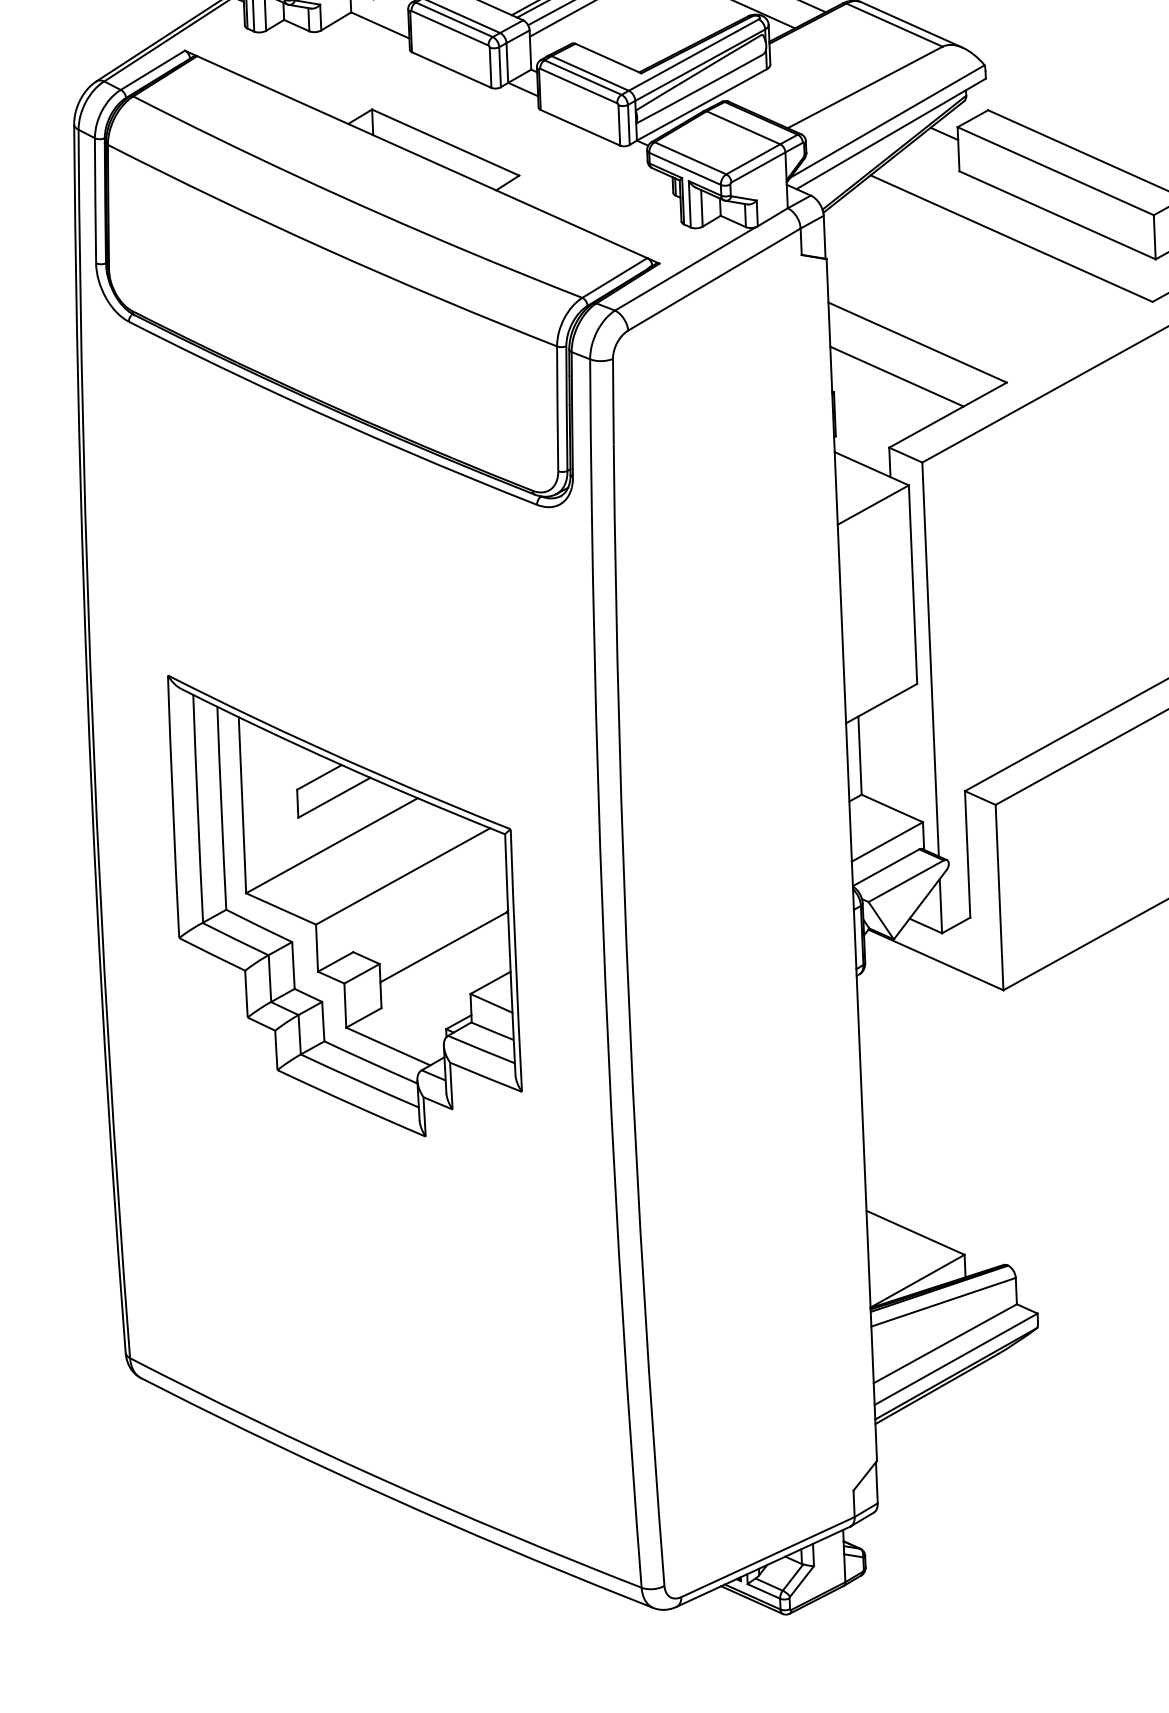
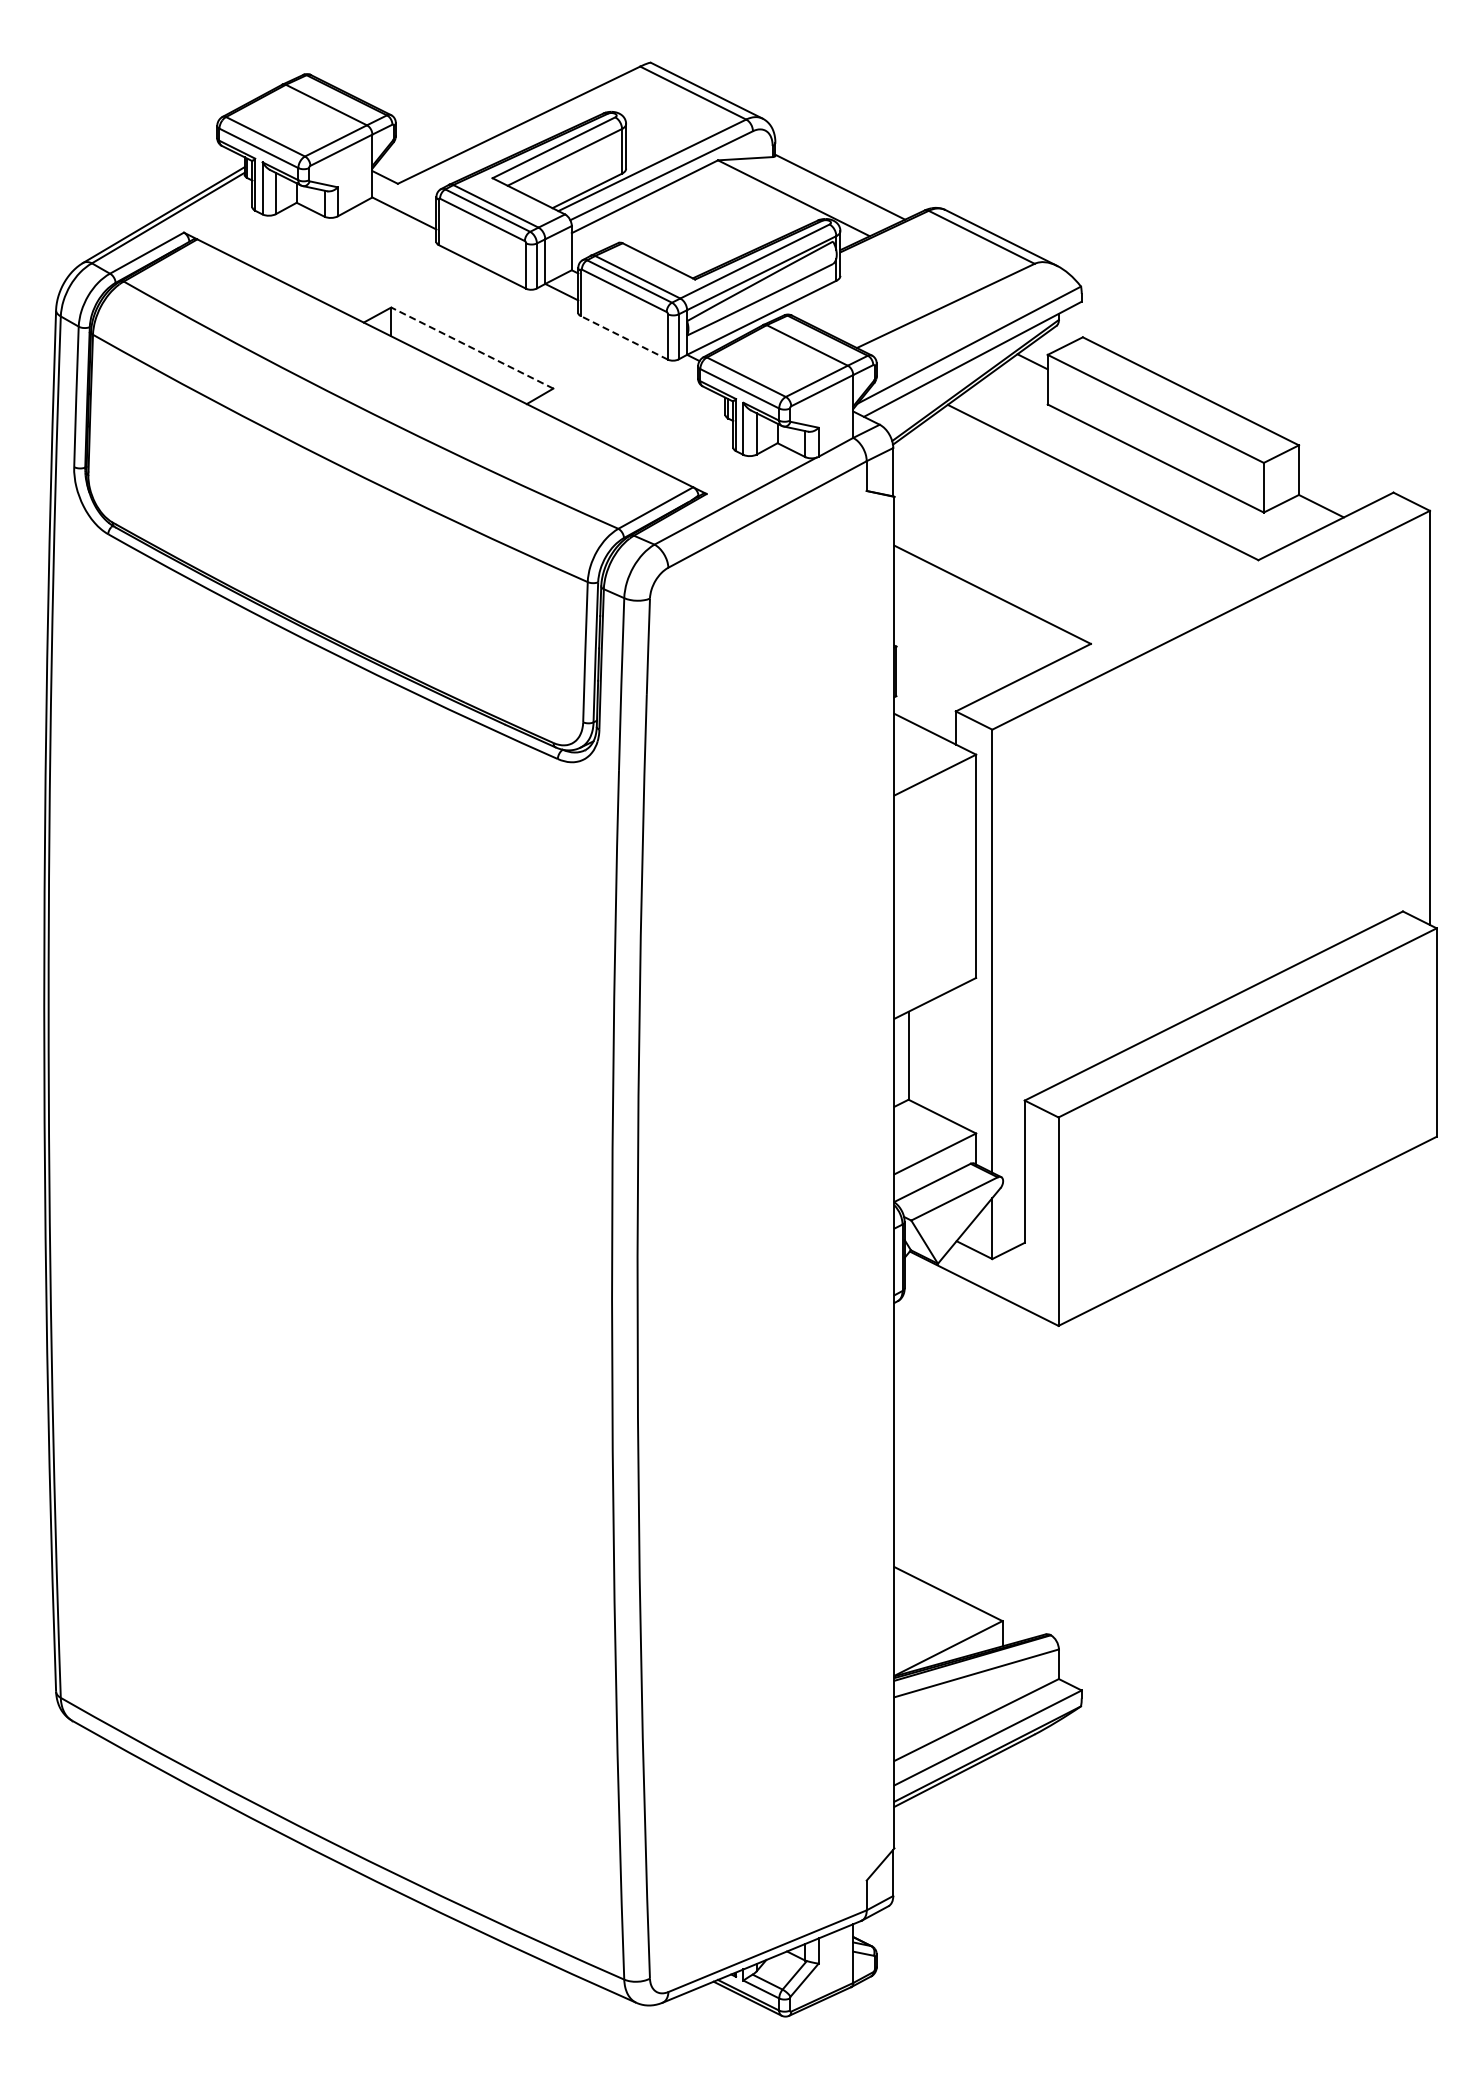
line: (580, 127) -> (624, 337), solid -> dashed
line: (445, 142) -> (472, 348), solid -> dashed
line: (896, 376) -> (967, 631), removed
part: (345, 903) -> (324, 1197), removed

